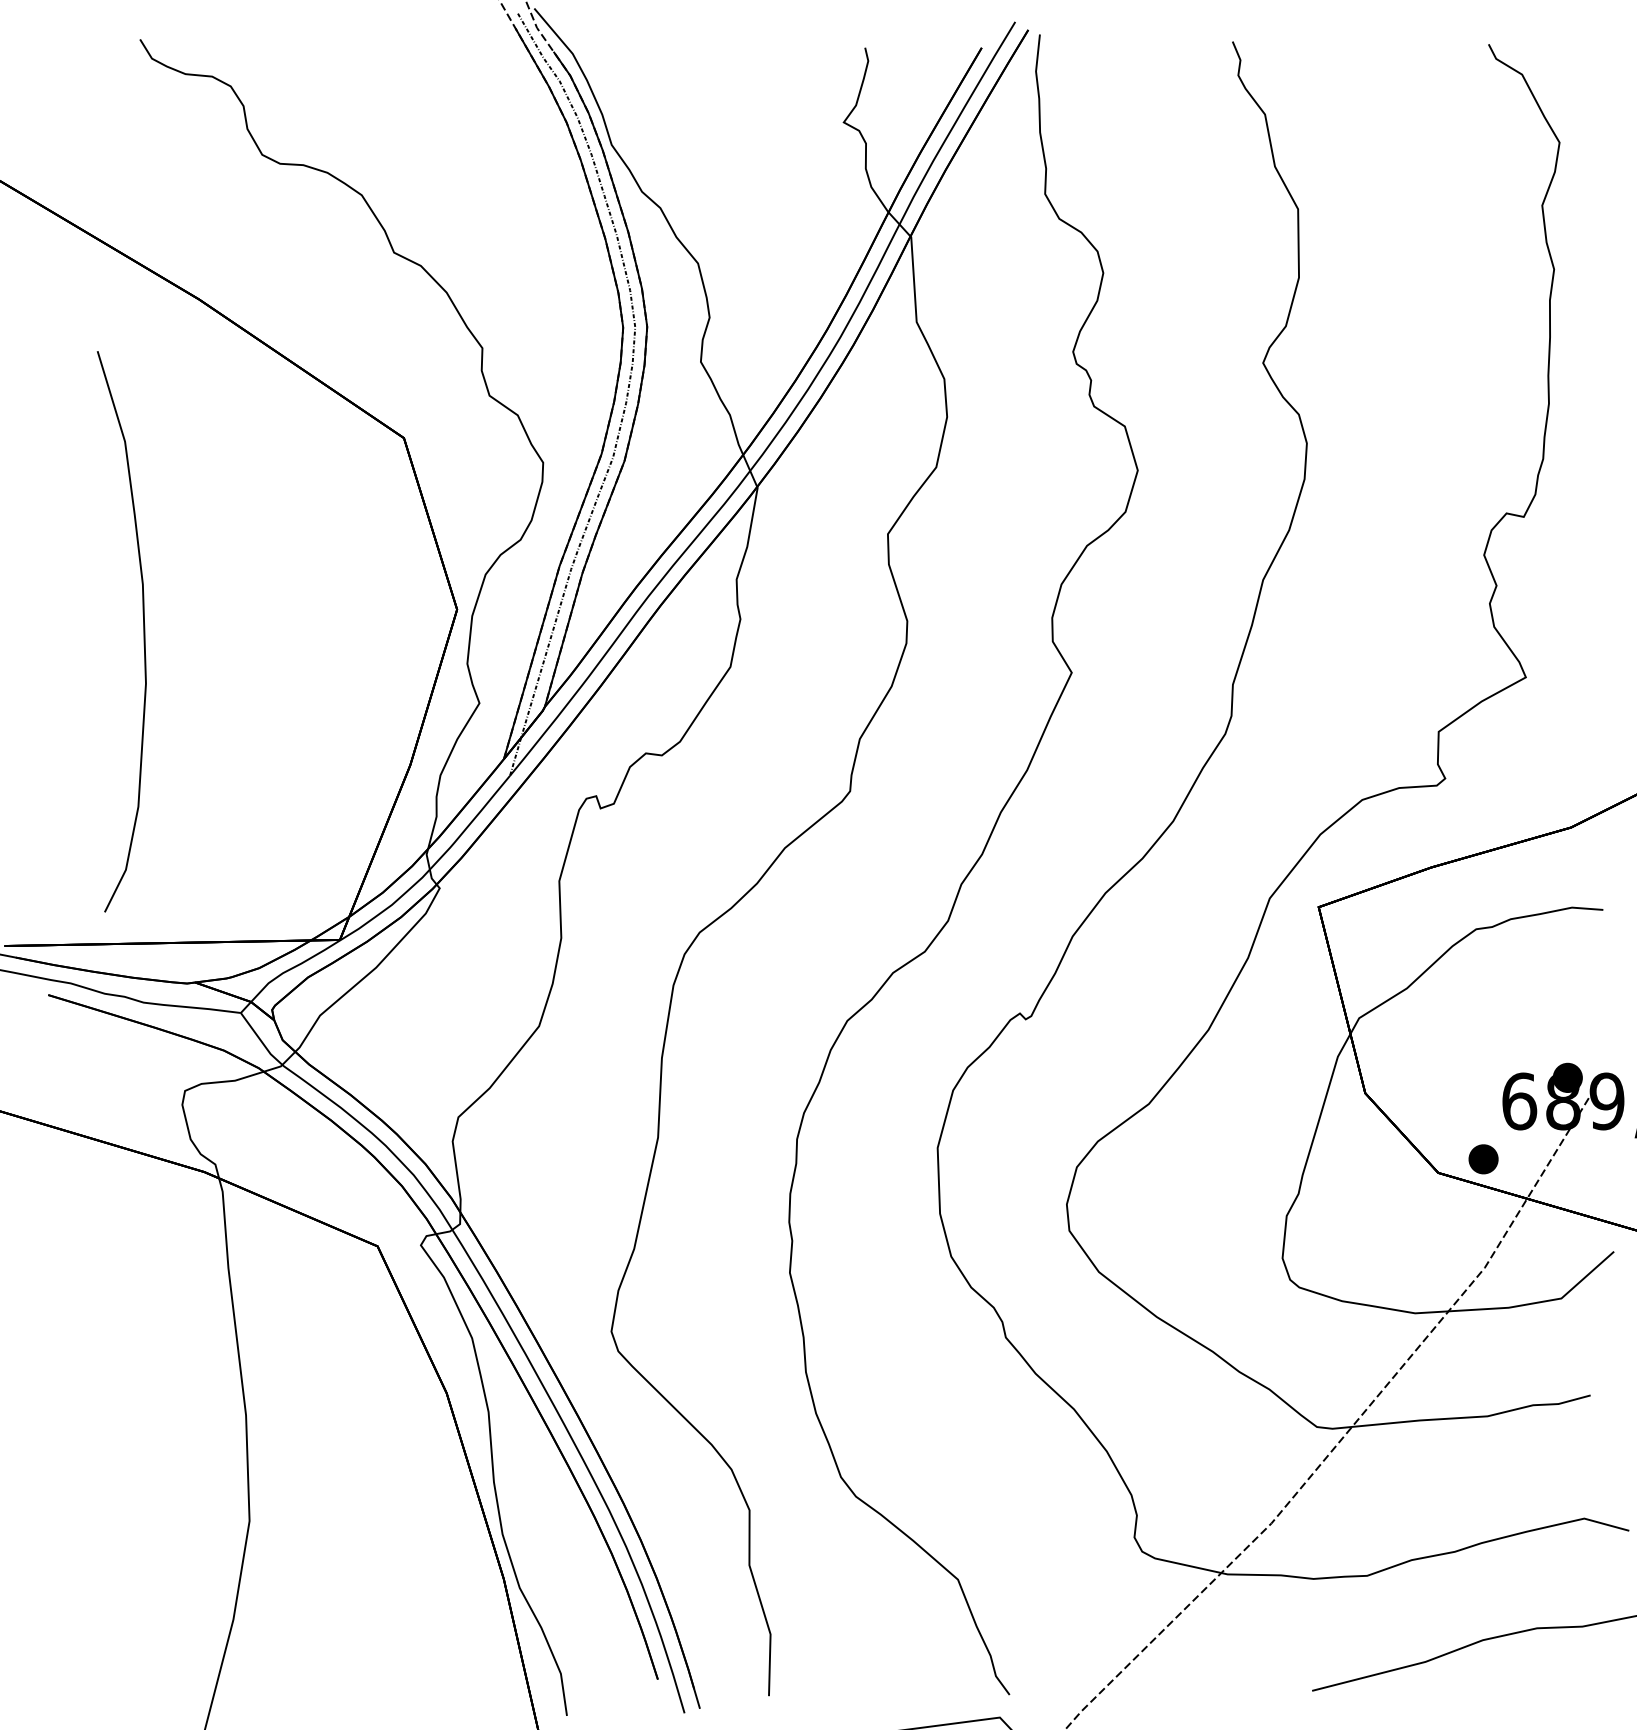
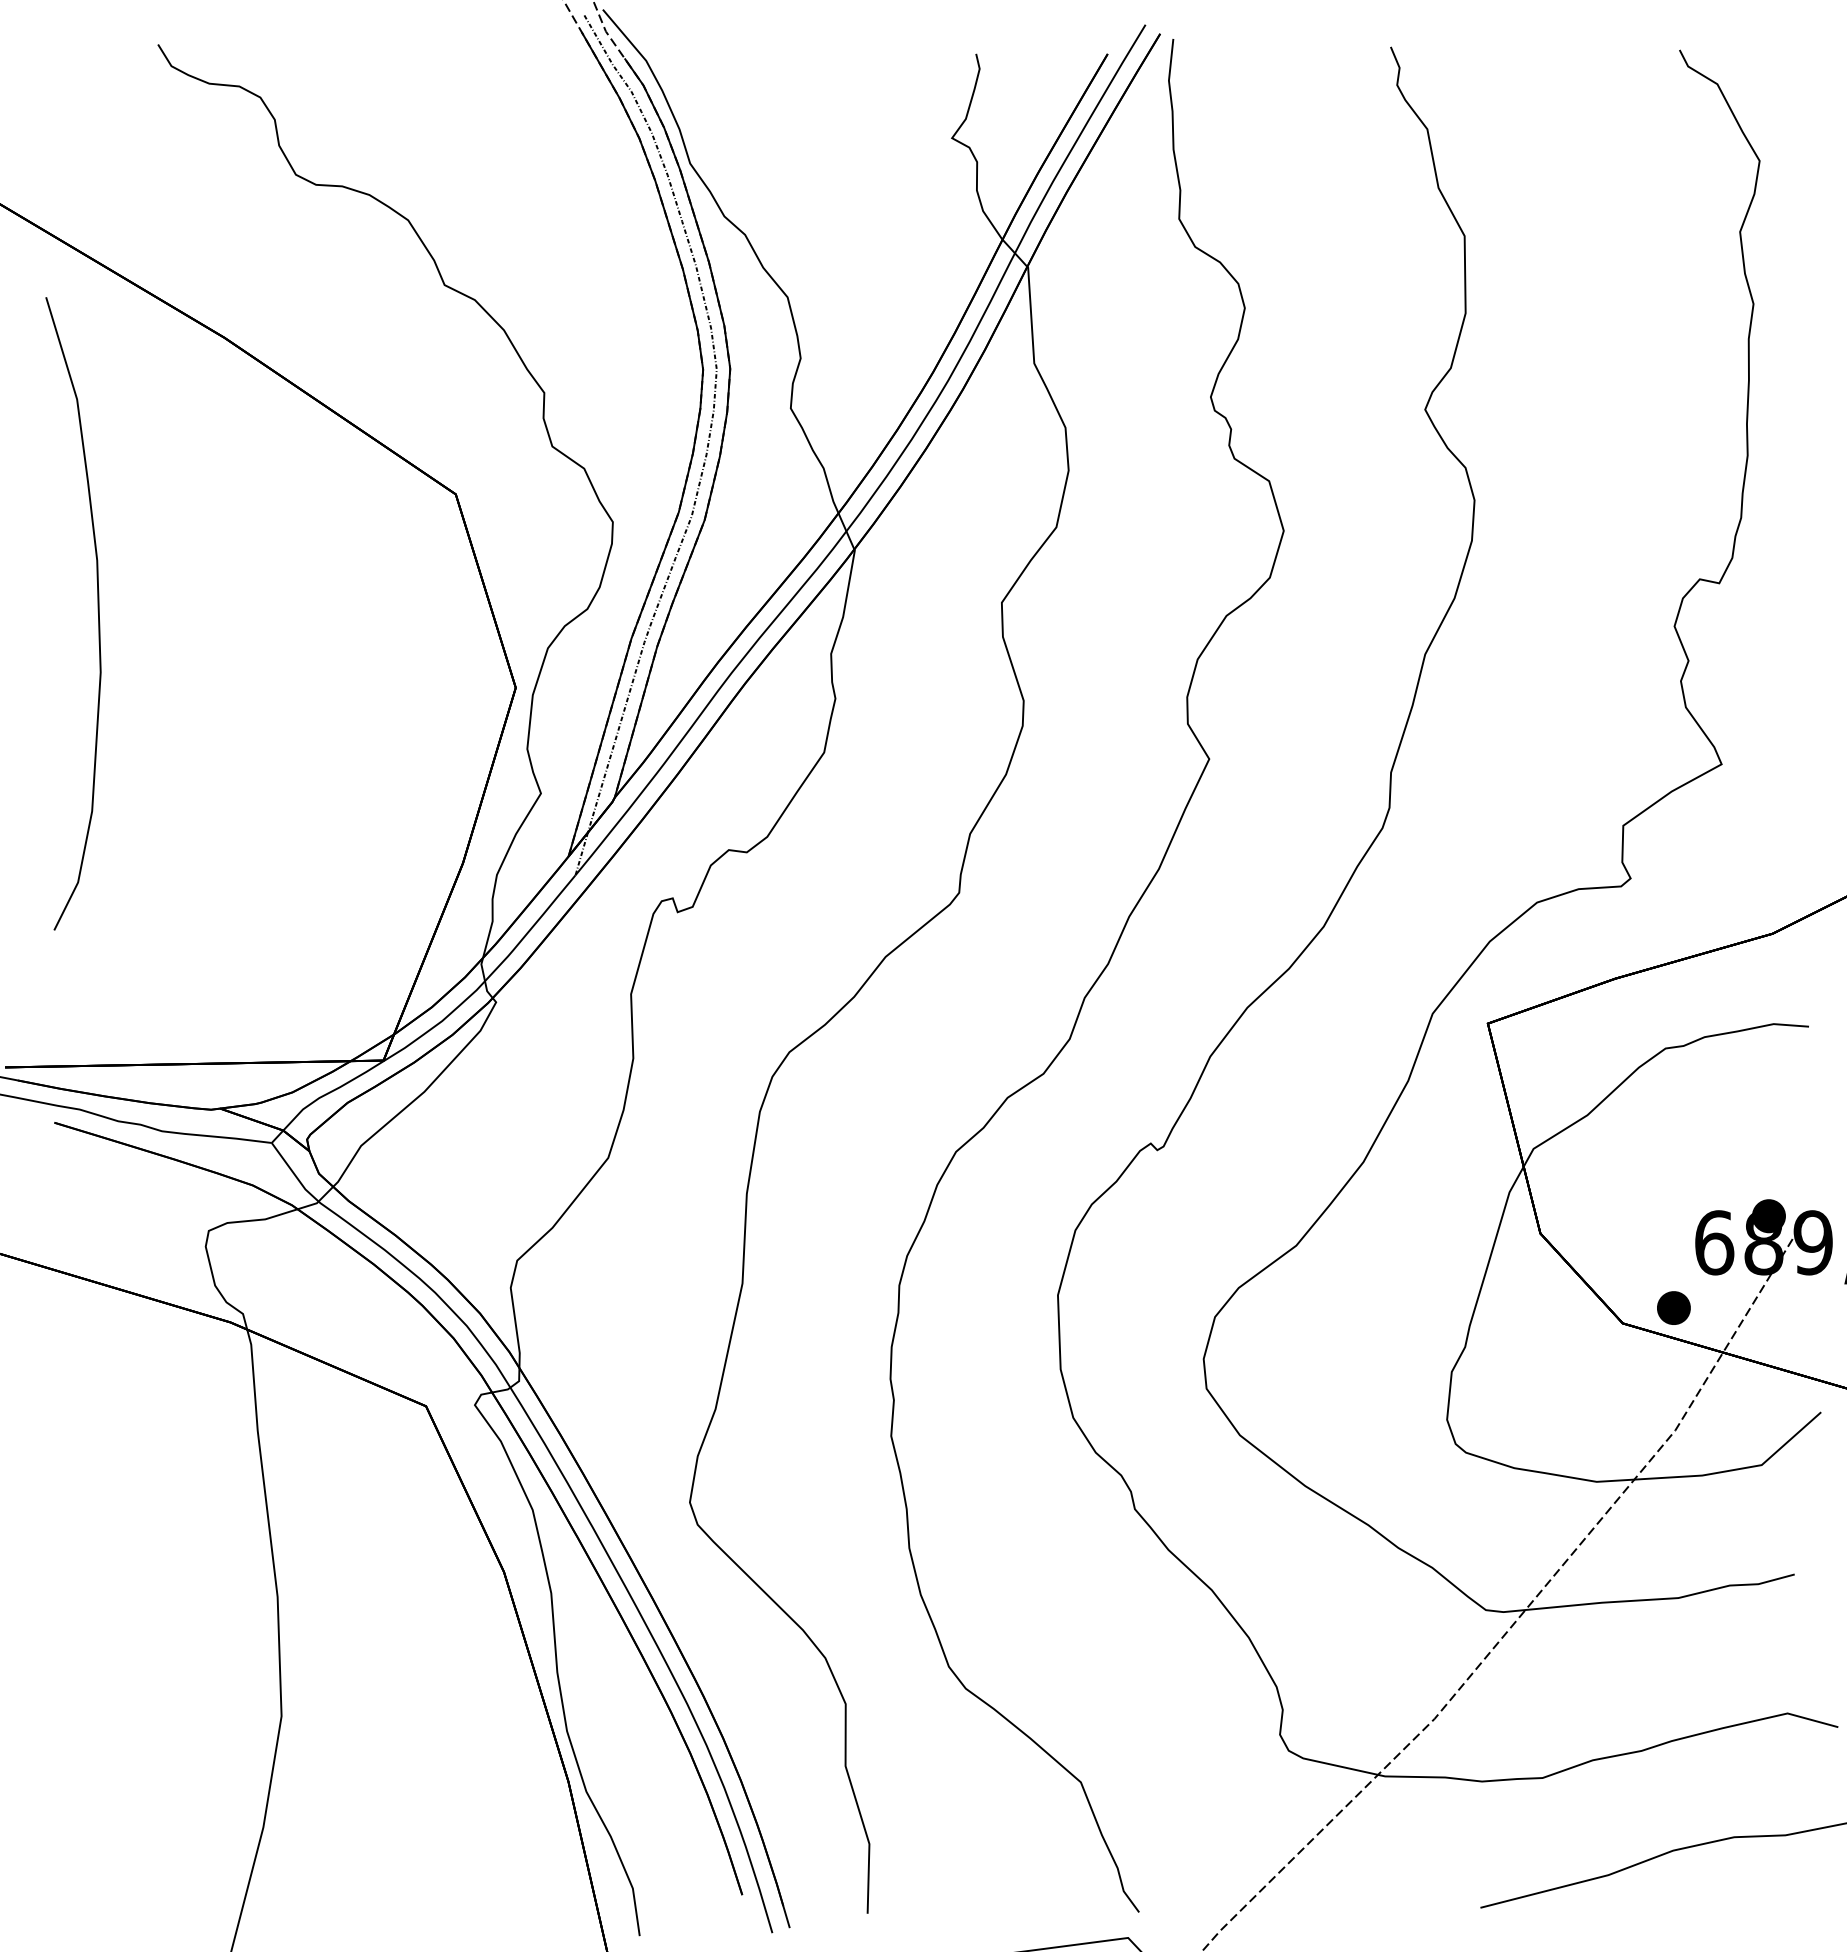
part: (143, 629) -> (97, 611), moved

